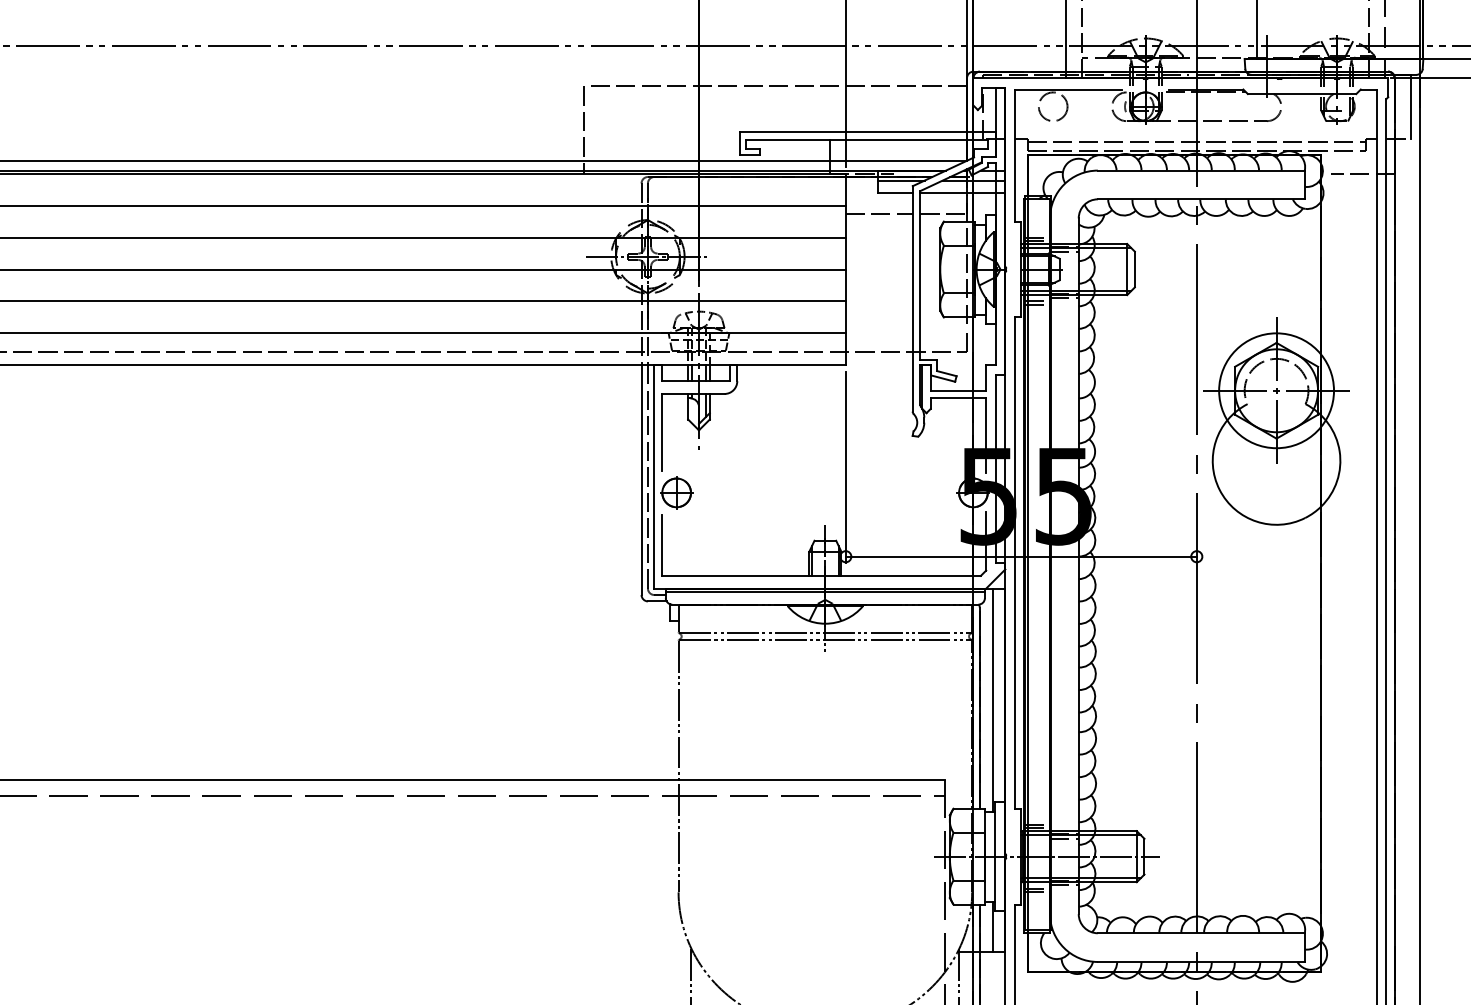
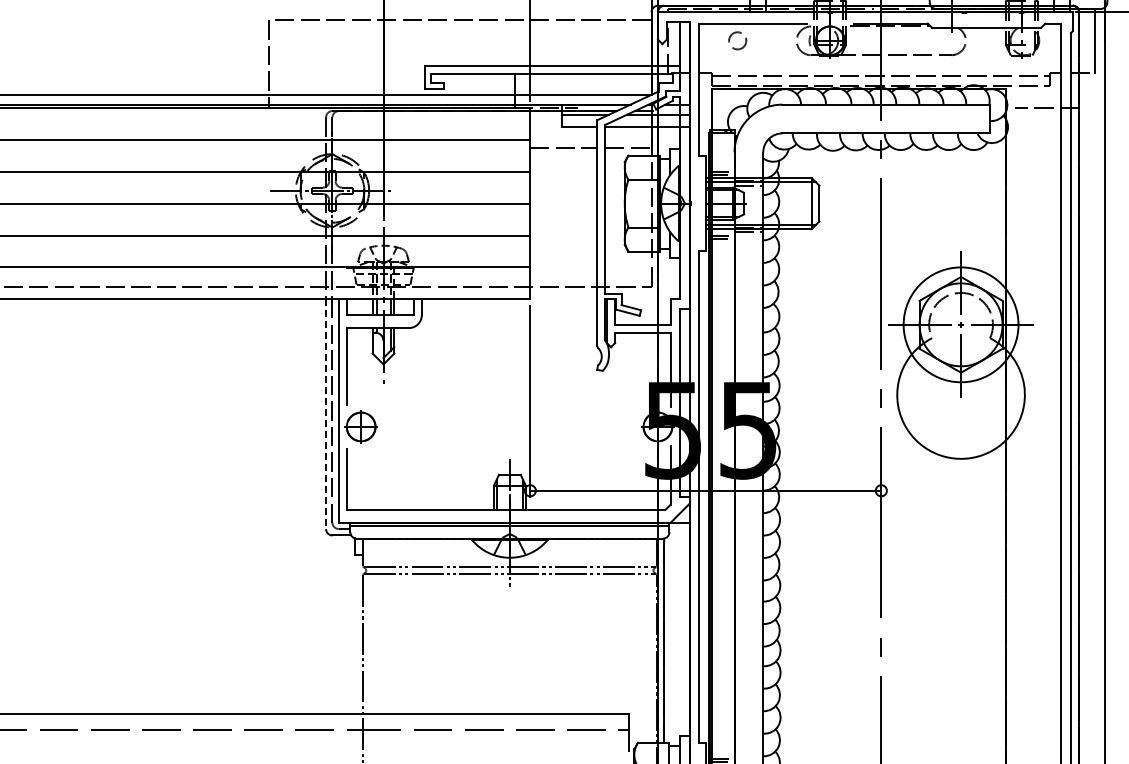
circle: (1052, 106) -> (737, 40), size x0.6
line: (641, 480) -> (326, 414), solid -> dashed
line: (992, 699) -> (677, 633), removed

